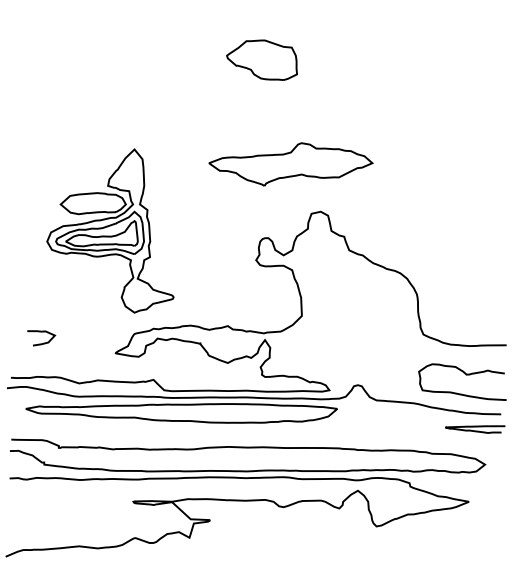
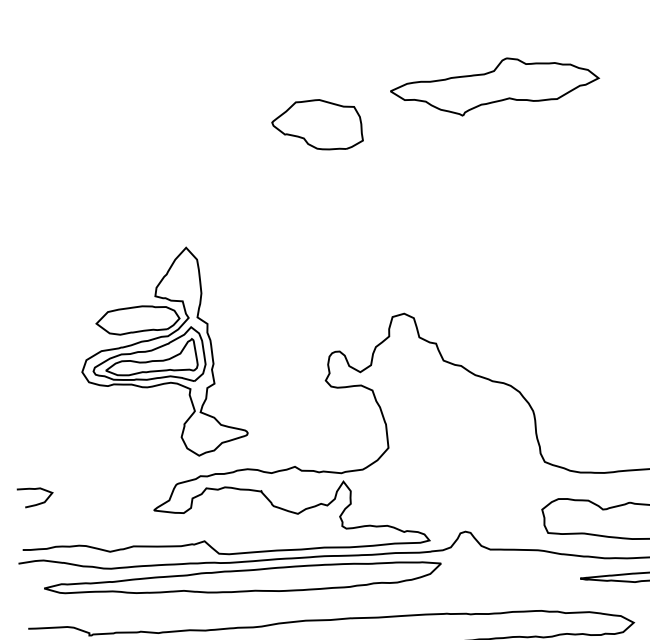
part: (290, 164) -> (494, 86), moved
part: (110, 230) -> (162, 352), moved
curve: (43, 342) -> (38, 502), moved

